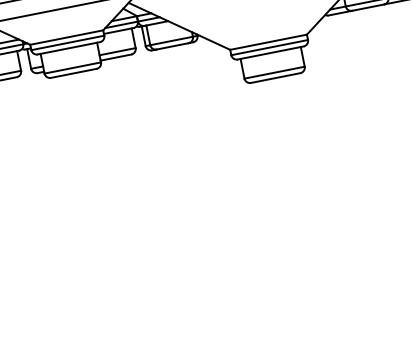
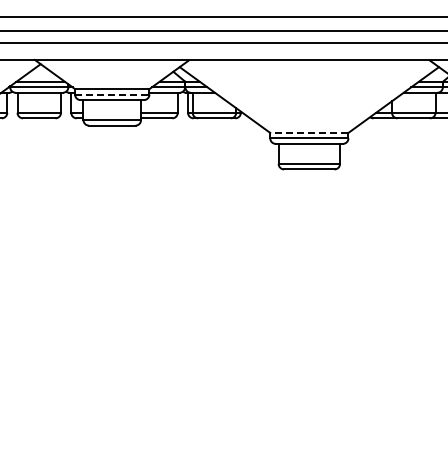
line: (267, 41) -> (308, 132), solid -> dashed
line: (68, 42) -> (112, 94), solid -> dashed

